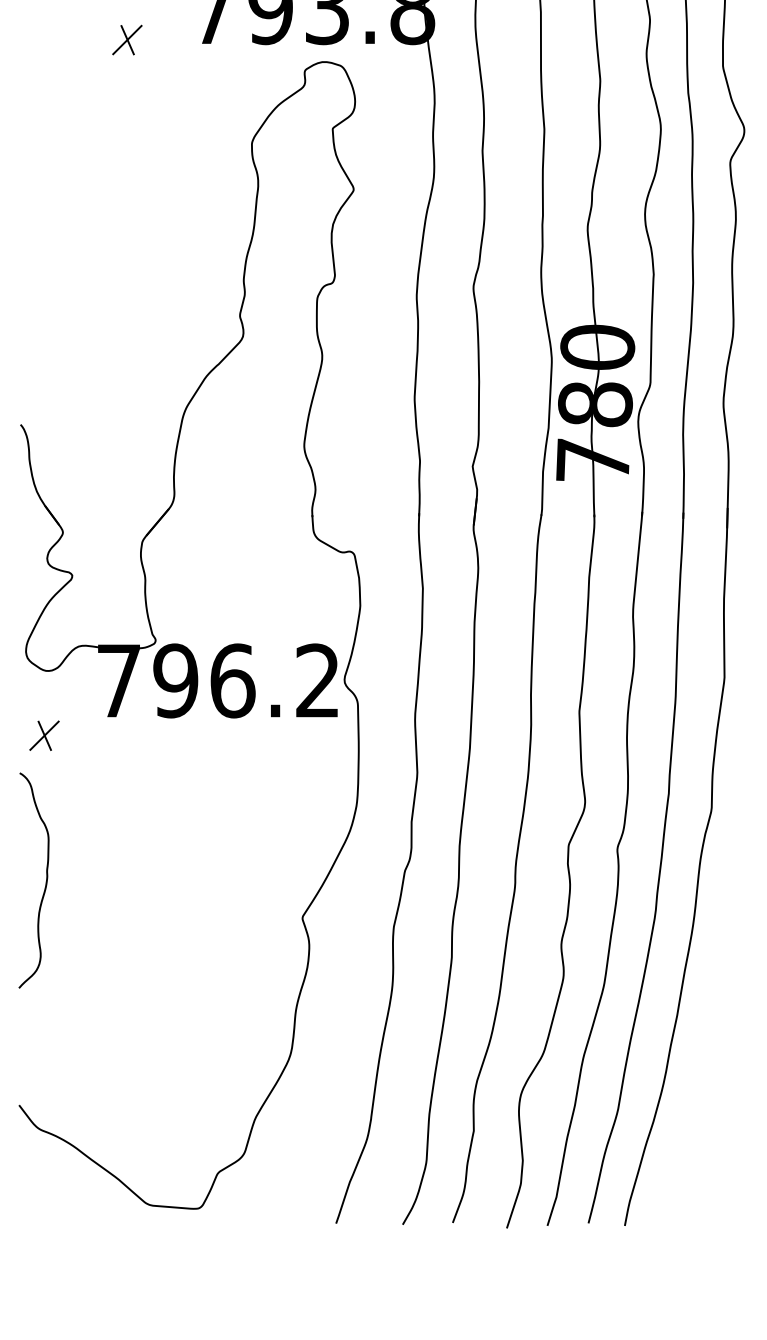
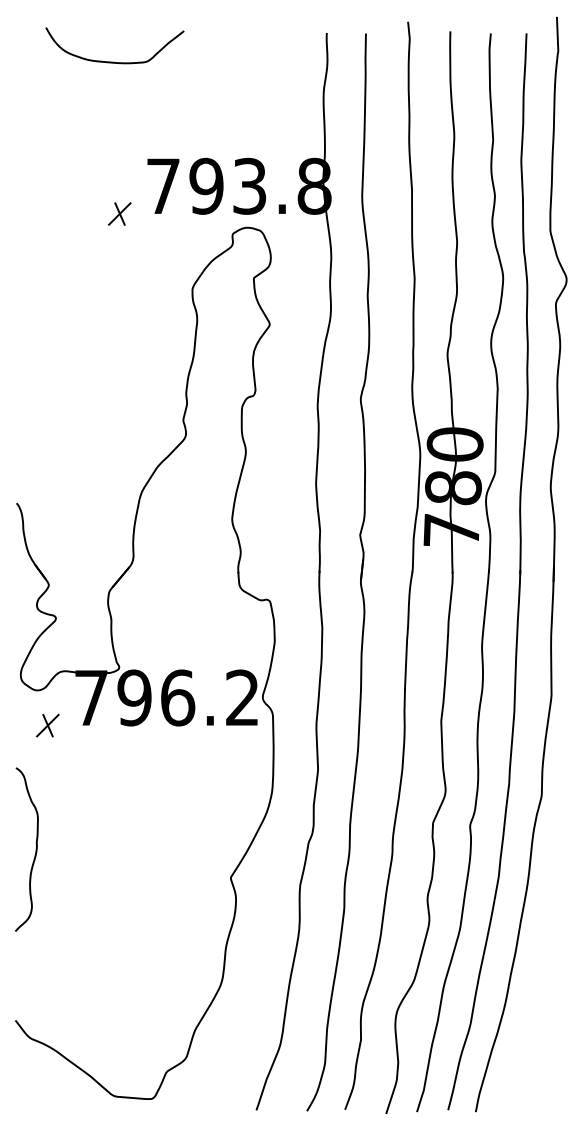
part: (126, 39) -> (119, 213), moved
part: (44, 735) -> (47, 725), moved

